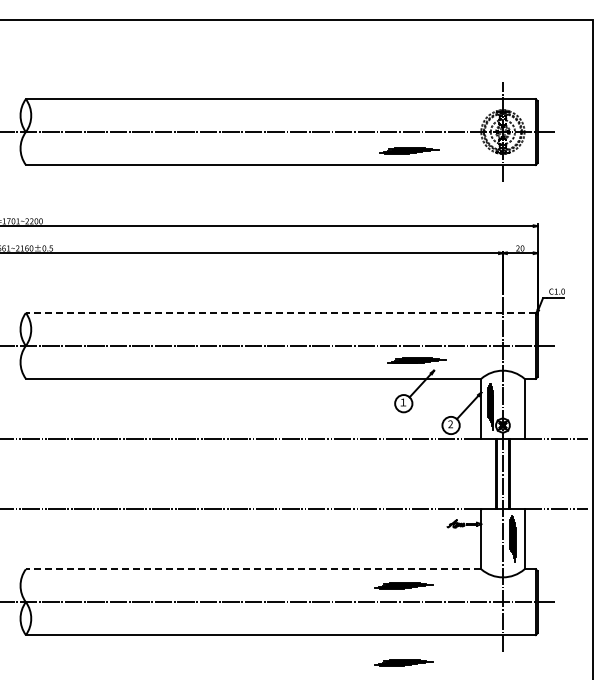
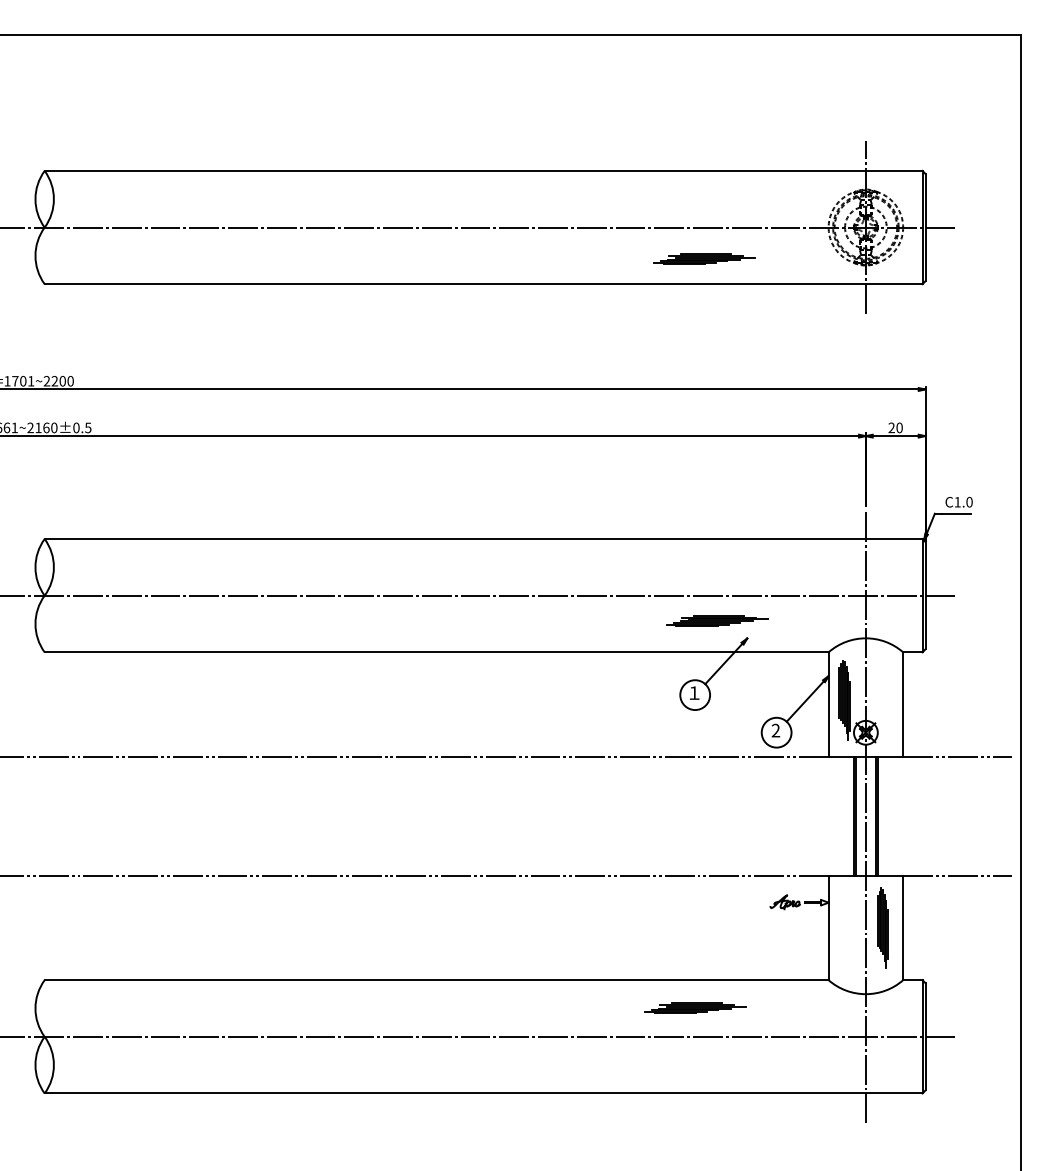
line: (280, 313) -> (482, 539), dashed -> solid
line: (253, 569) -> (436, 980), dashed -> solid
part: (403, 662) -> (694, 1140), removed

